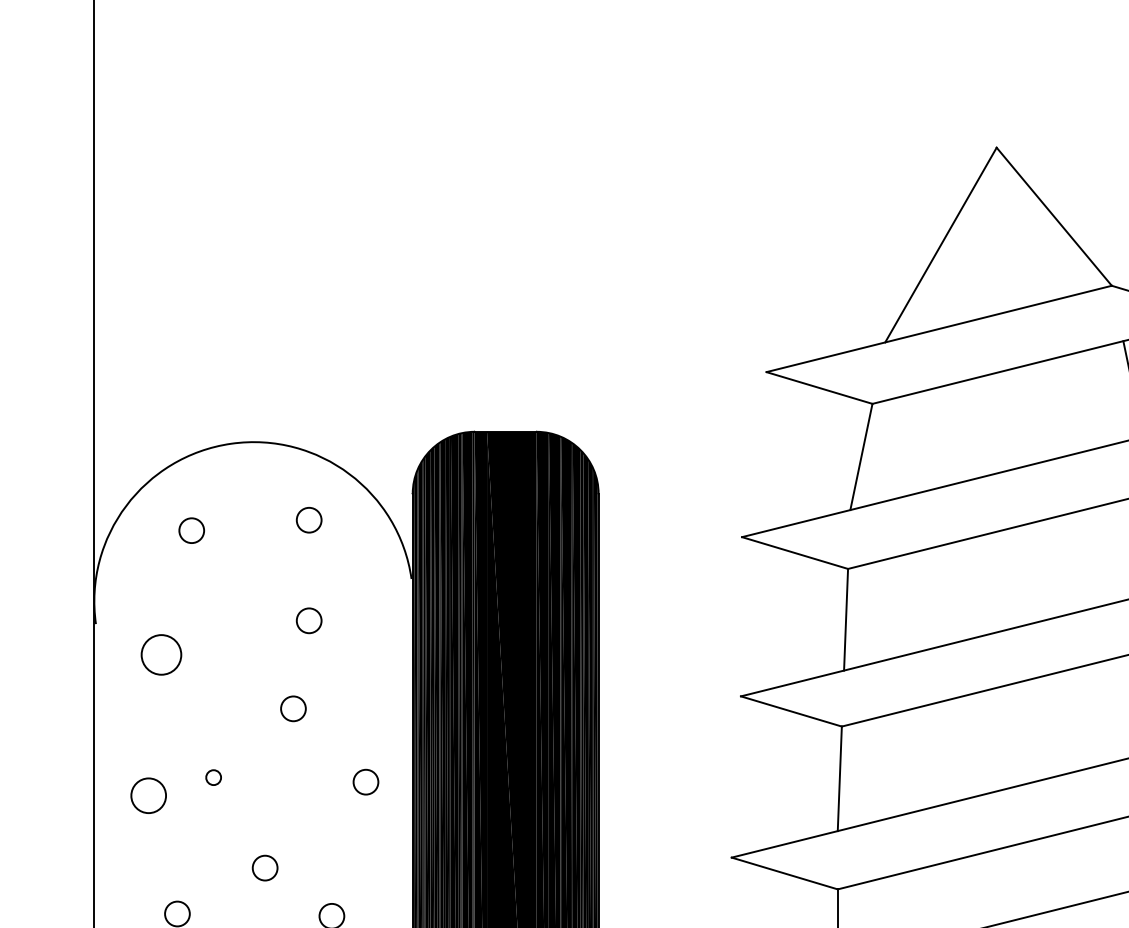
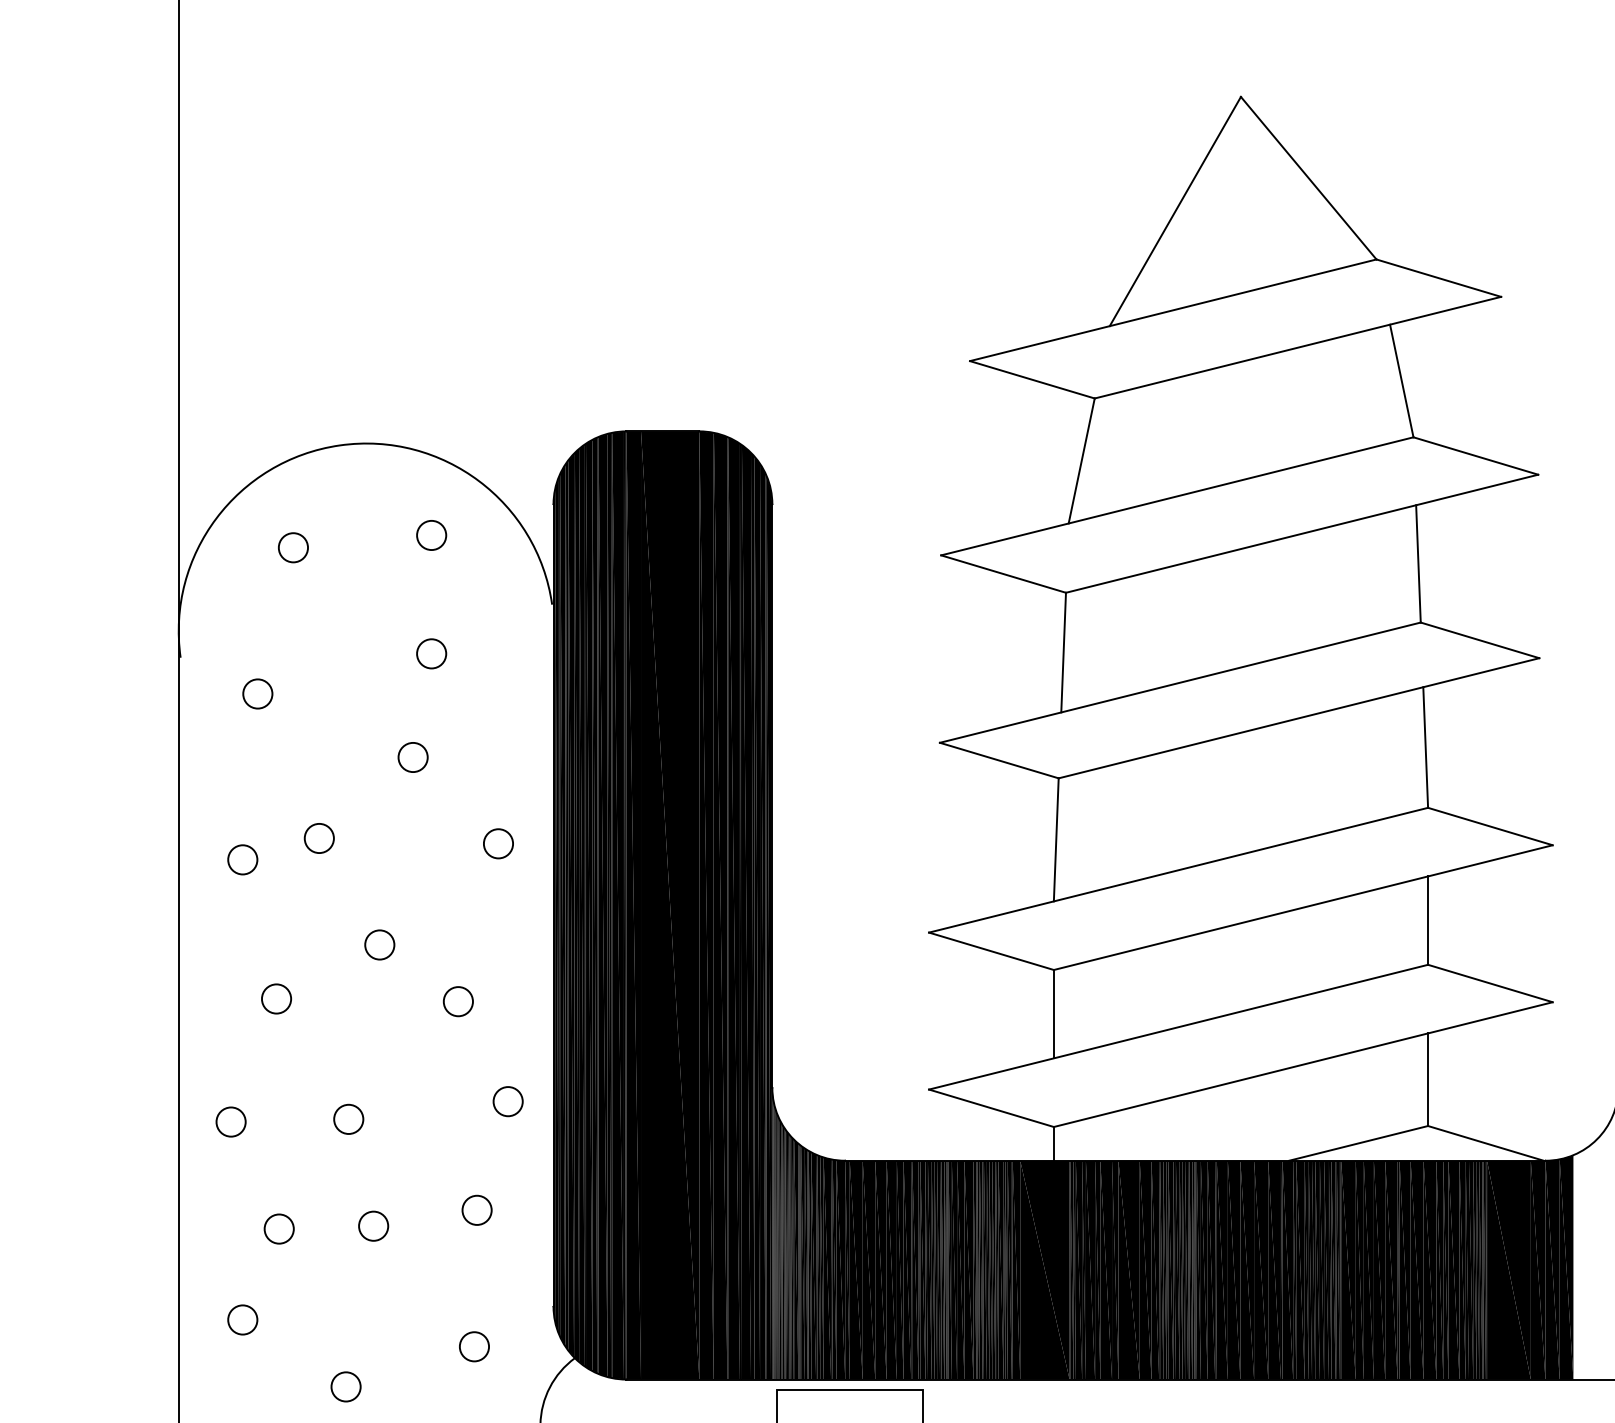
circle: (161, 654) -> (257, 693), size x0.62
circle: (213, 777) -> (318, 838), size x1.67
circle: (148, 795) -> (242, 859), size x0.71

